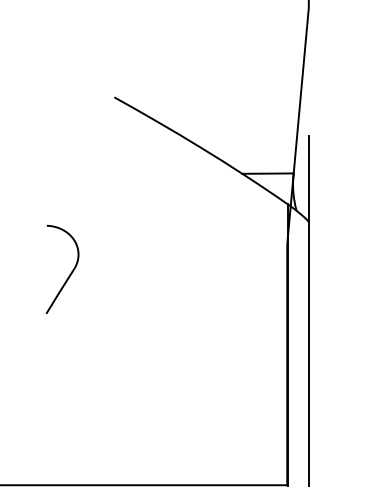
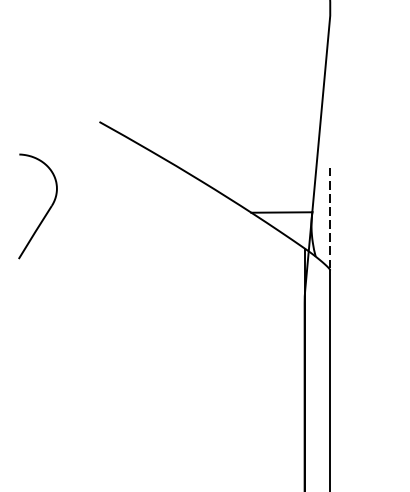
line: (308, 179) -> (329, 219), solid -> dashed
part: (70, 272) -> (47, 209), moved

